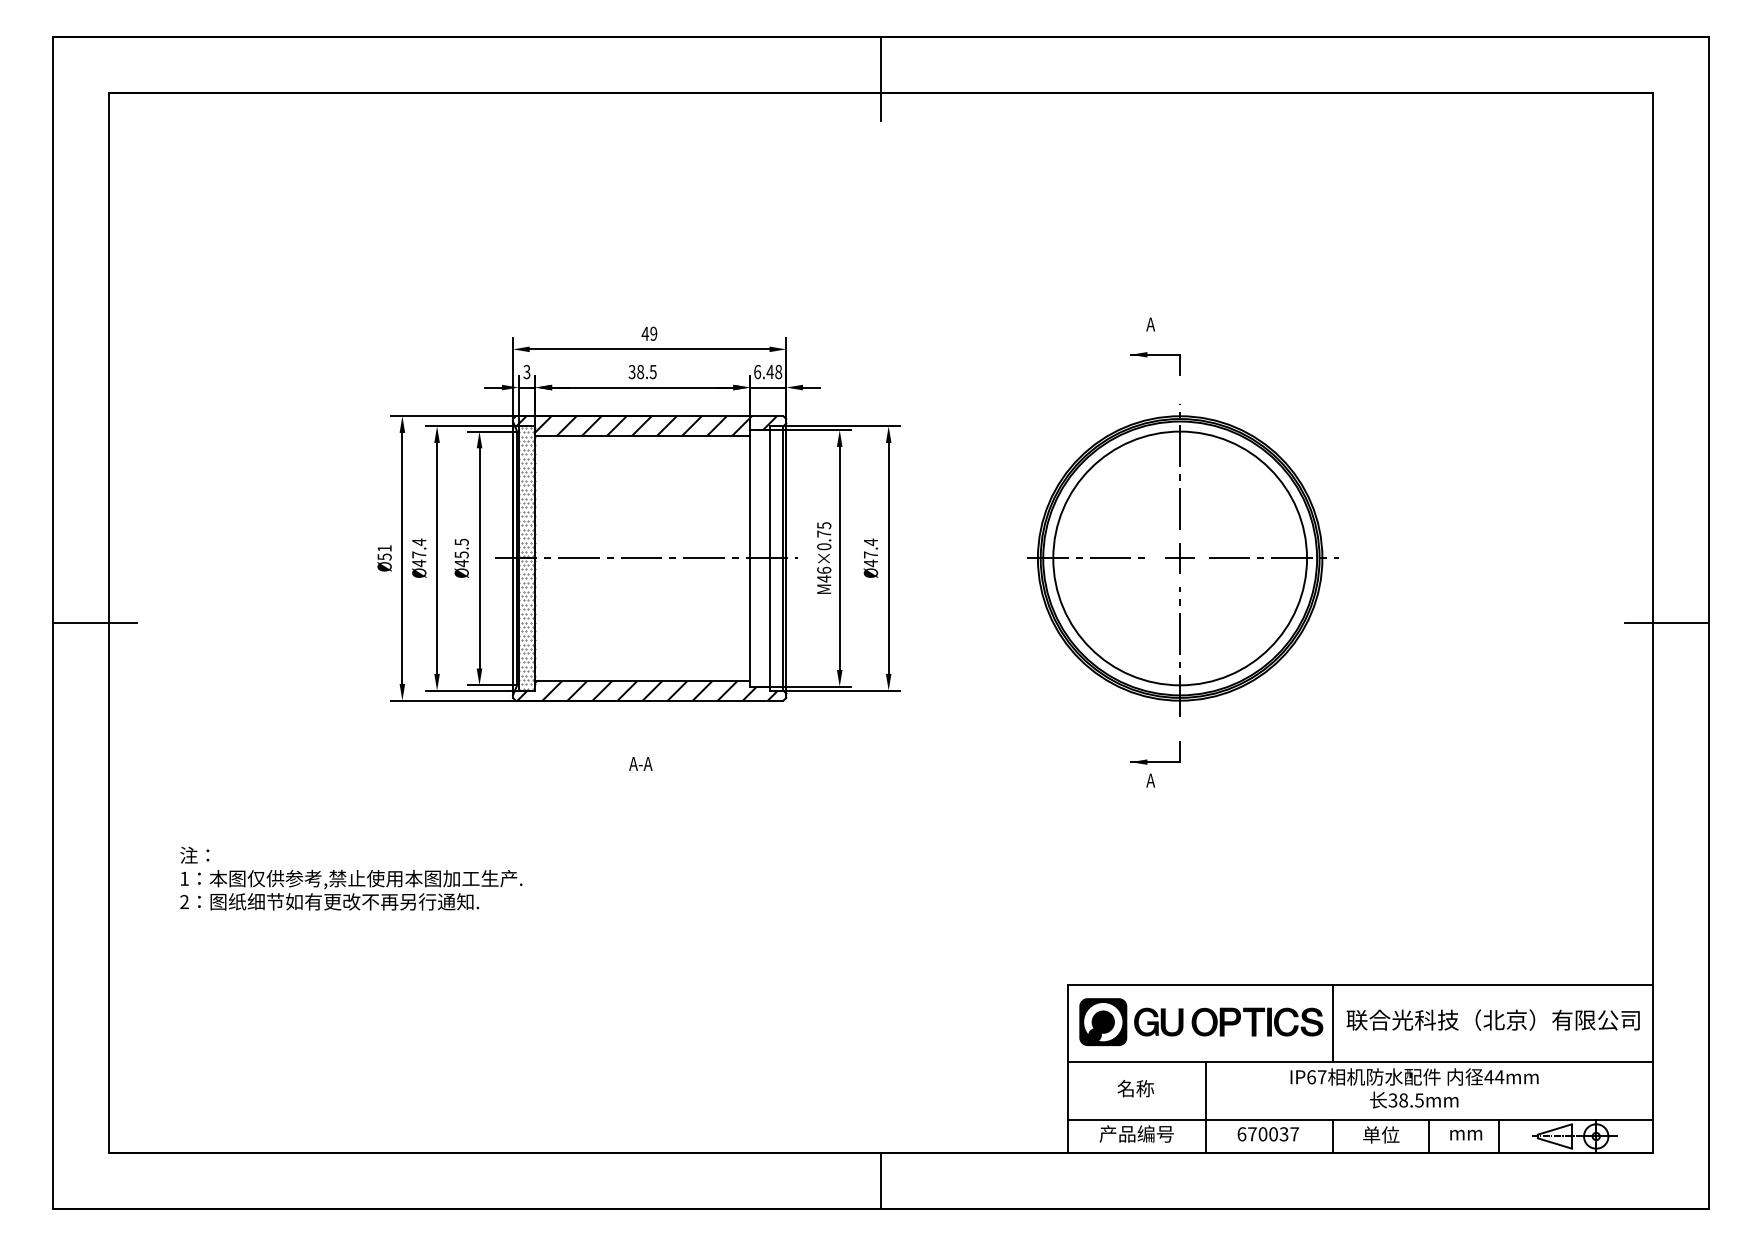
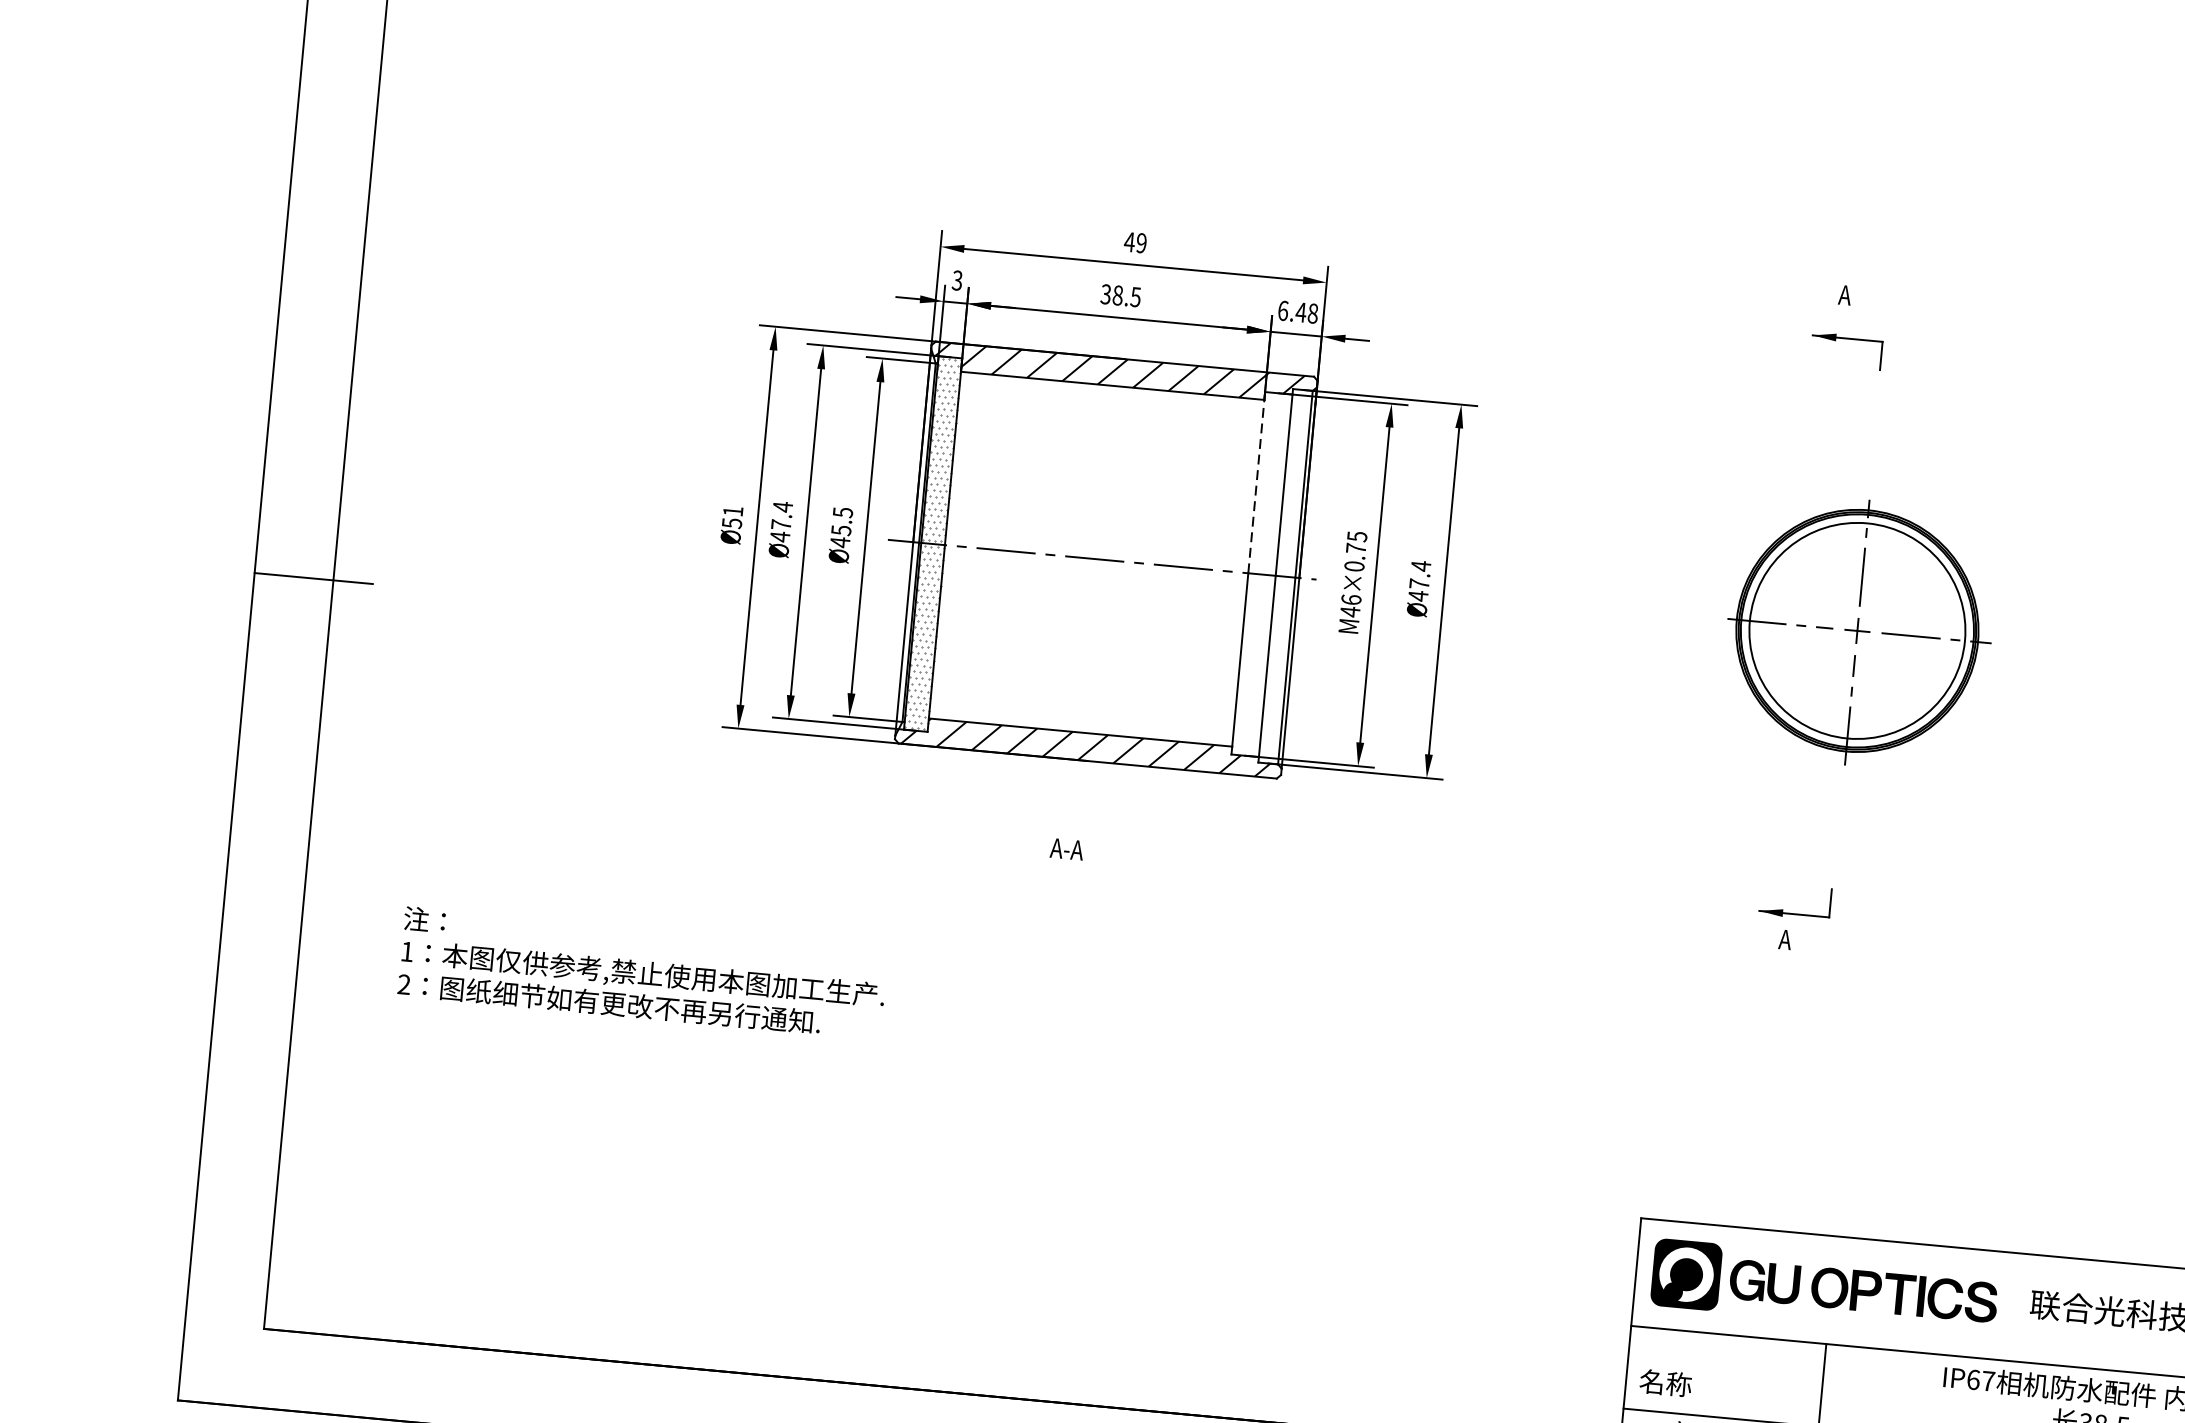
line: (750, 496) -> (1256, 485), solid -> dashed
part: (1182, 560) -> (1858, 632), size x0.6
line: (1333, 1023) -> (2011, 1306), removed
text: (1135, 1088) -> (1665, 1382), moved

